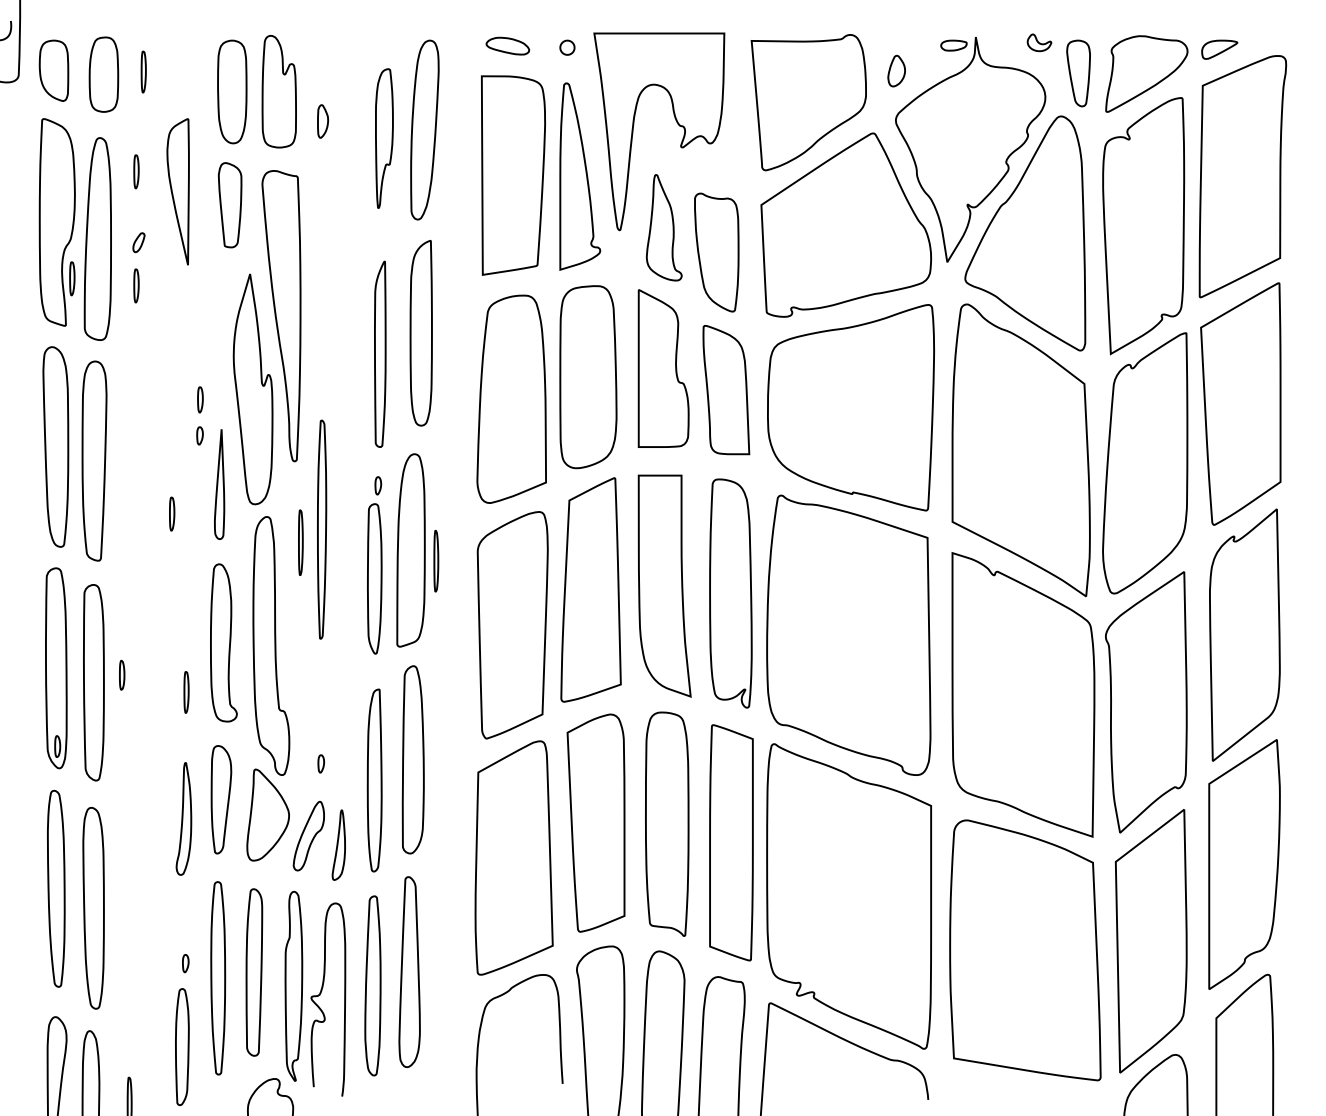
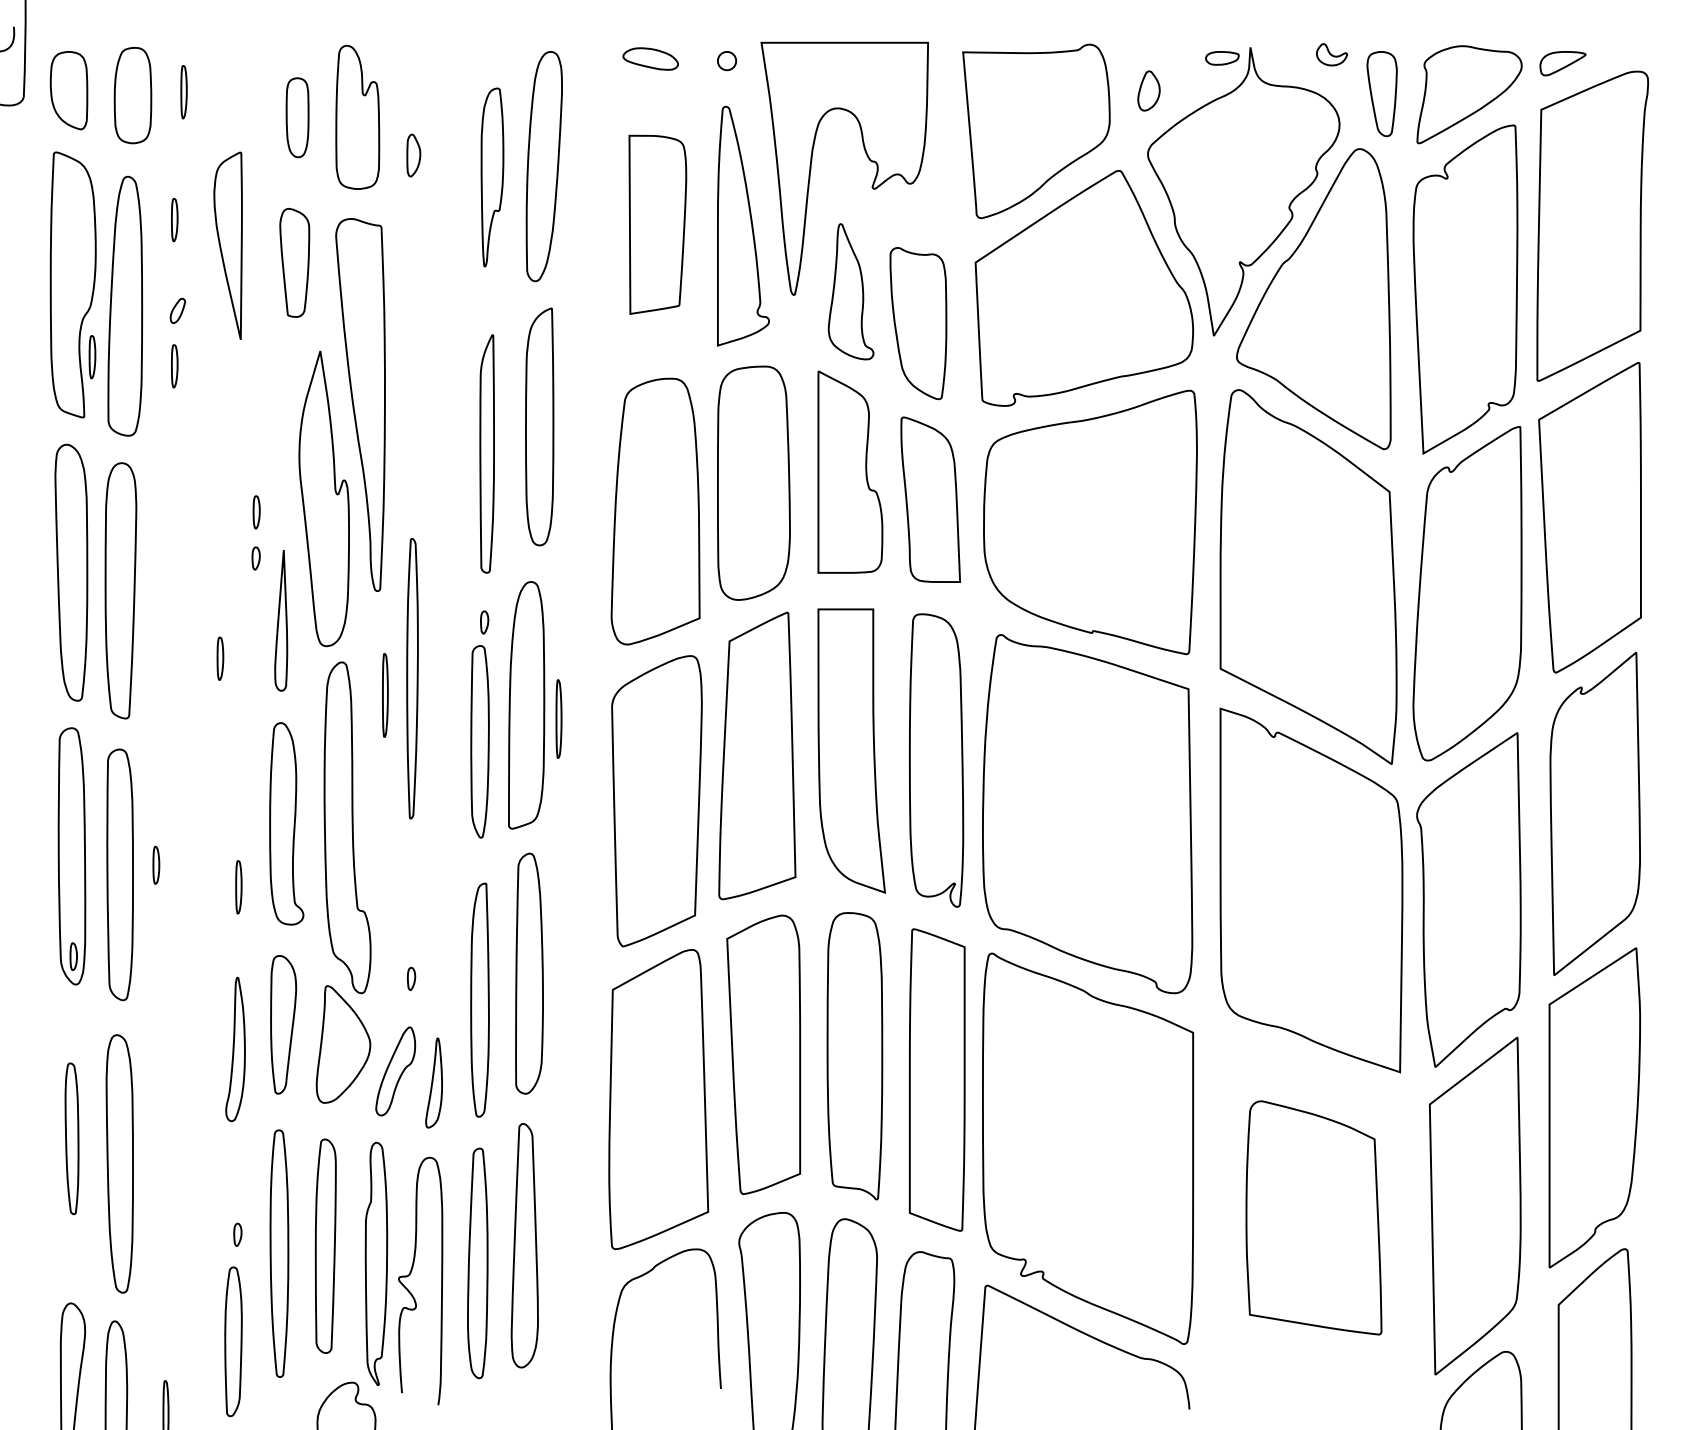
part: (232, 91) -> (297, 117), size x0.6
part: (513, 175) -> (657, 224), size x0.7
part: (56, 888) -> (72, 1138), size x0.6
part: (1025, 950) -> (1314, 1218), size x0.7

